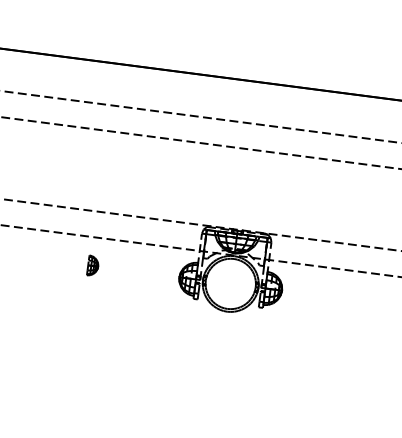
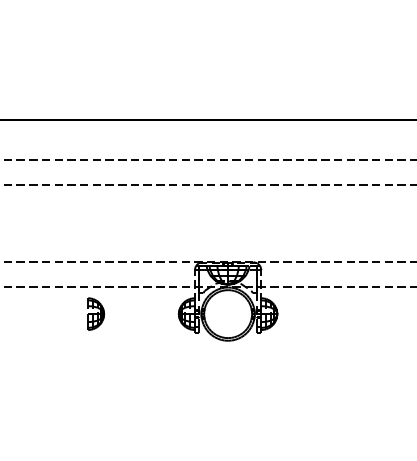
part: (92, 265) -> (95, 313), size x1.67

